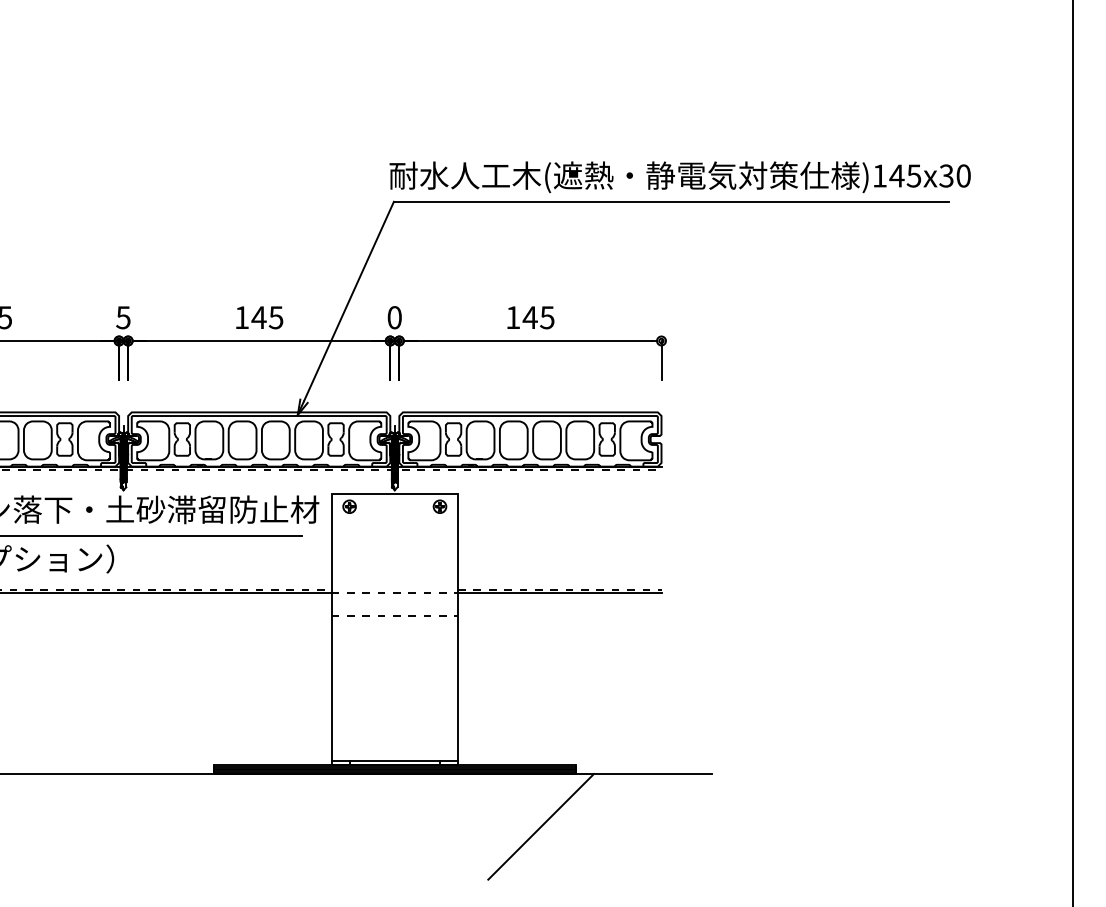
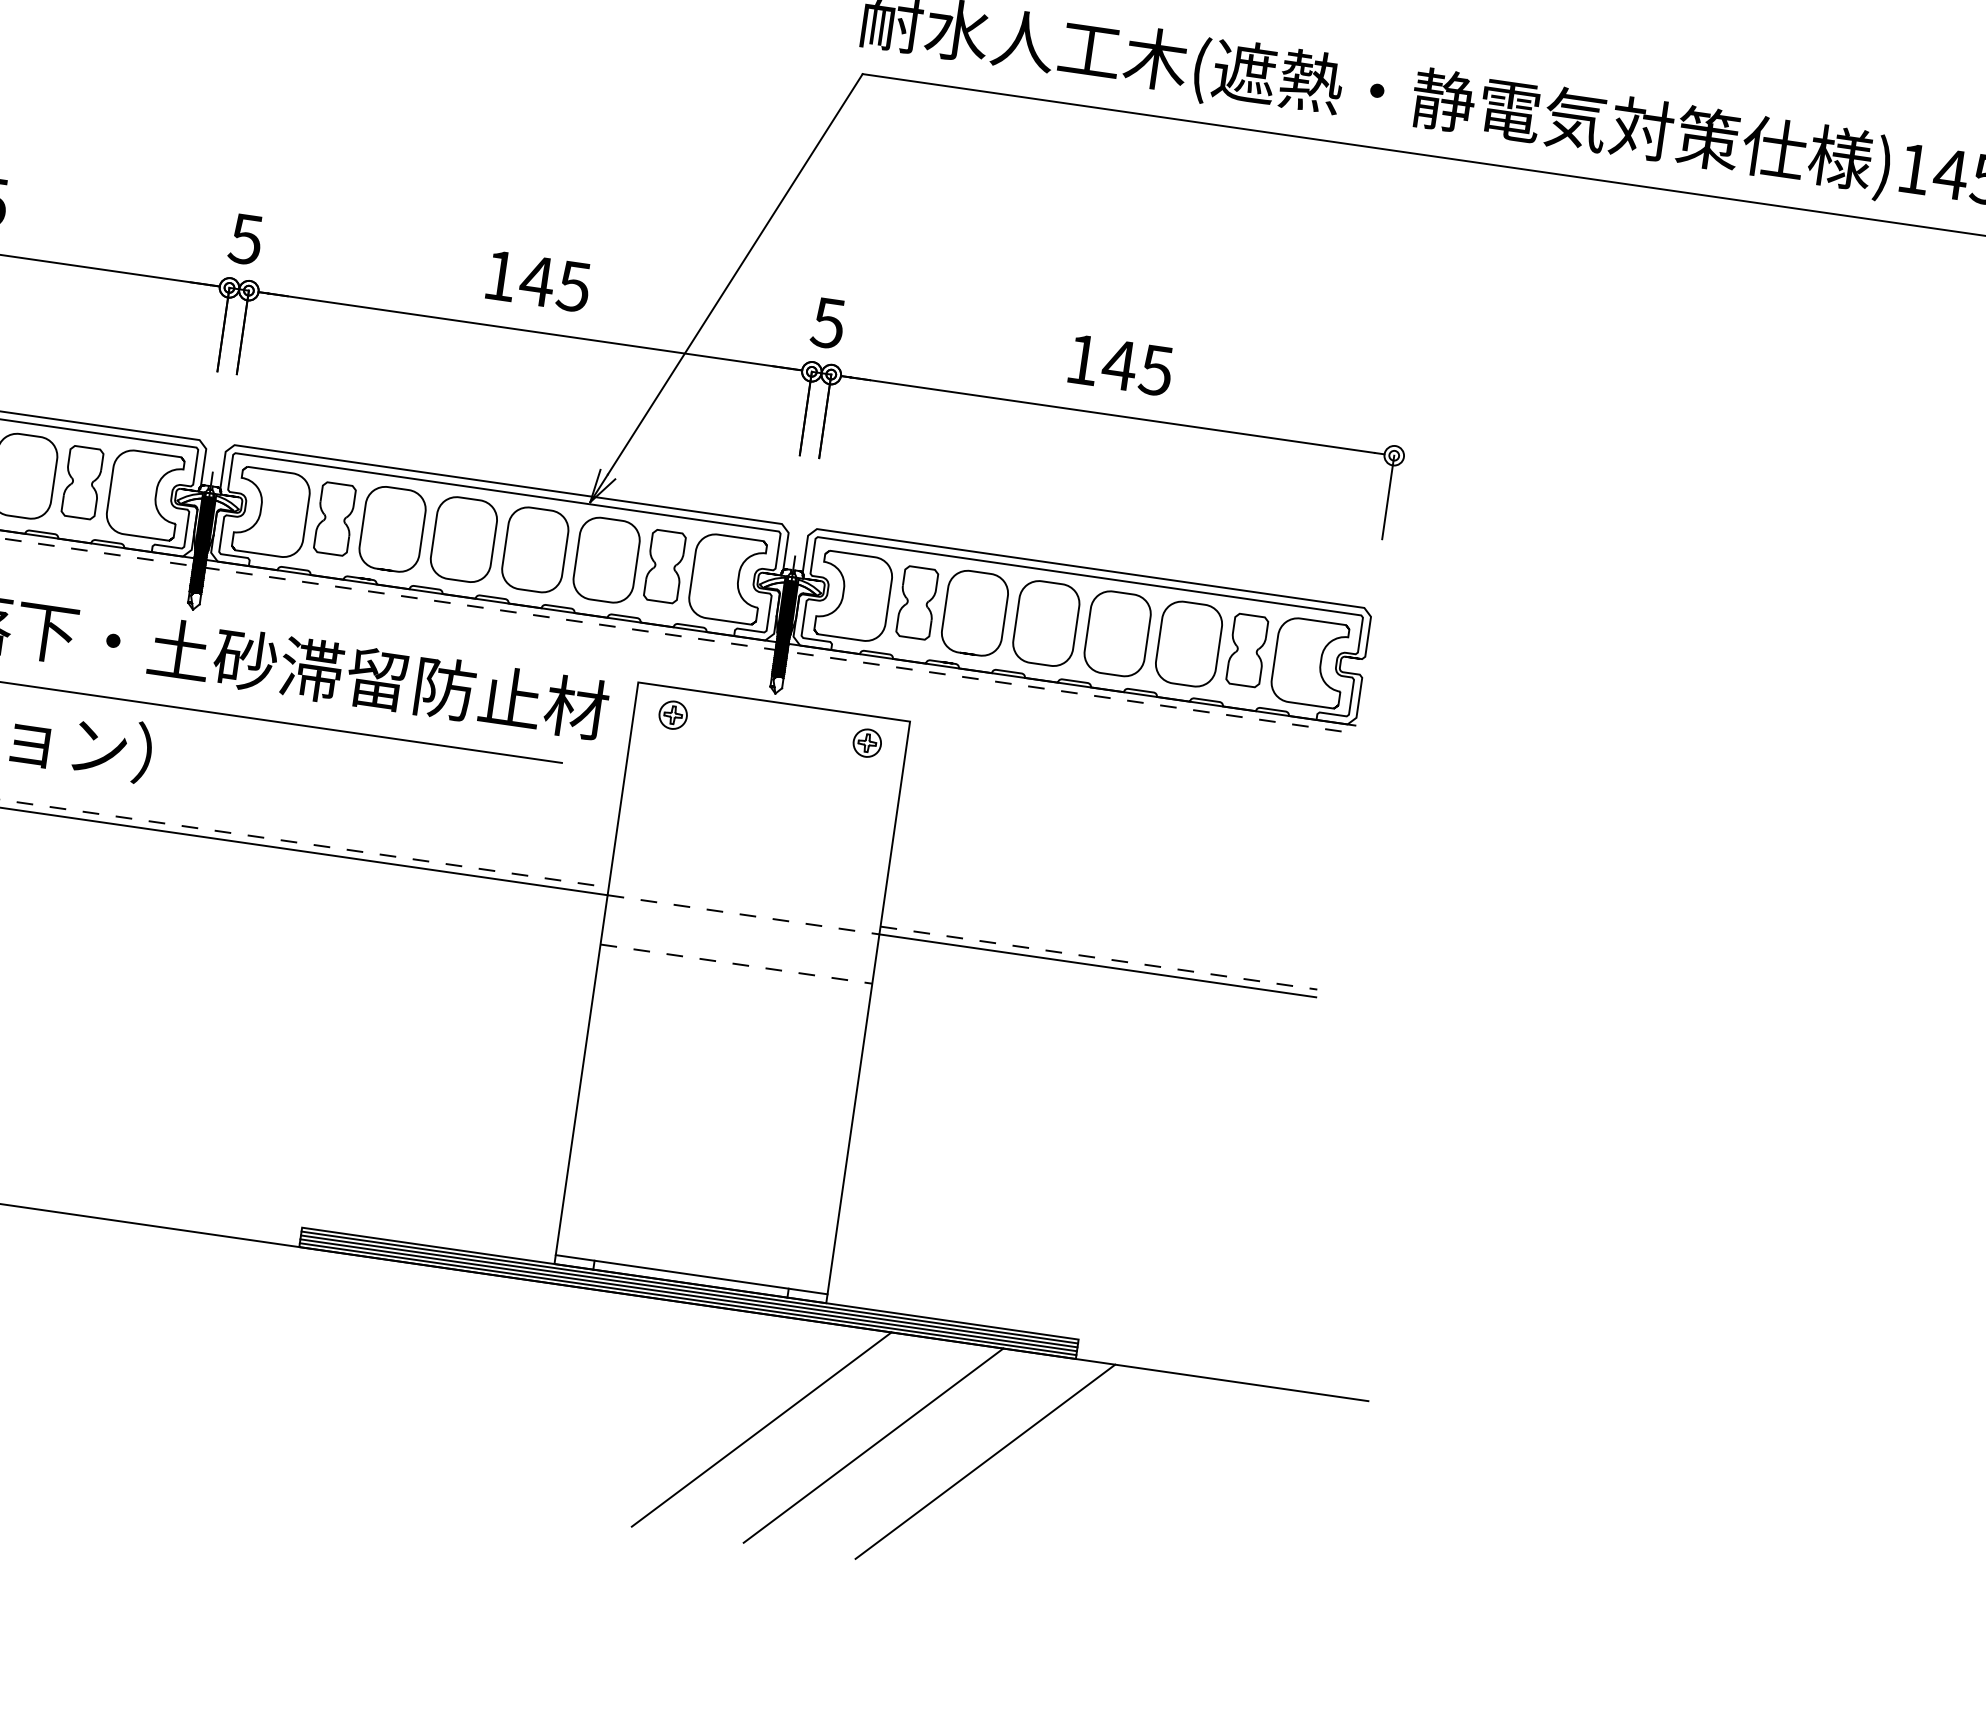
text: (394, 317) -> (828, 322), 0 -> 5
line: (436, 826) -> (760, 1428), added
line: (488, 826) -> (872, 1444), added

